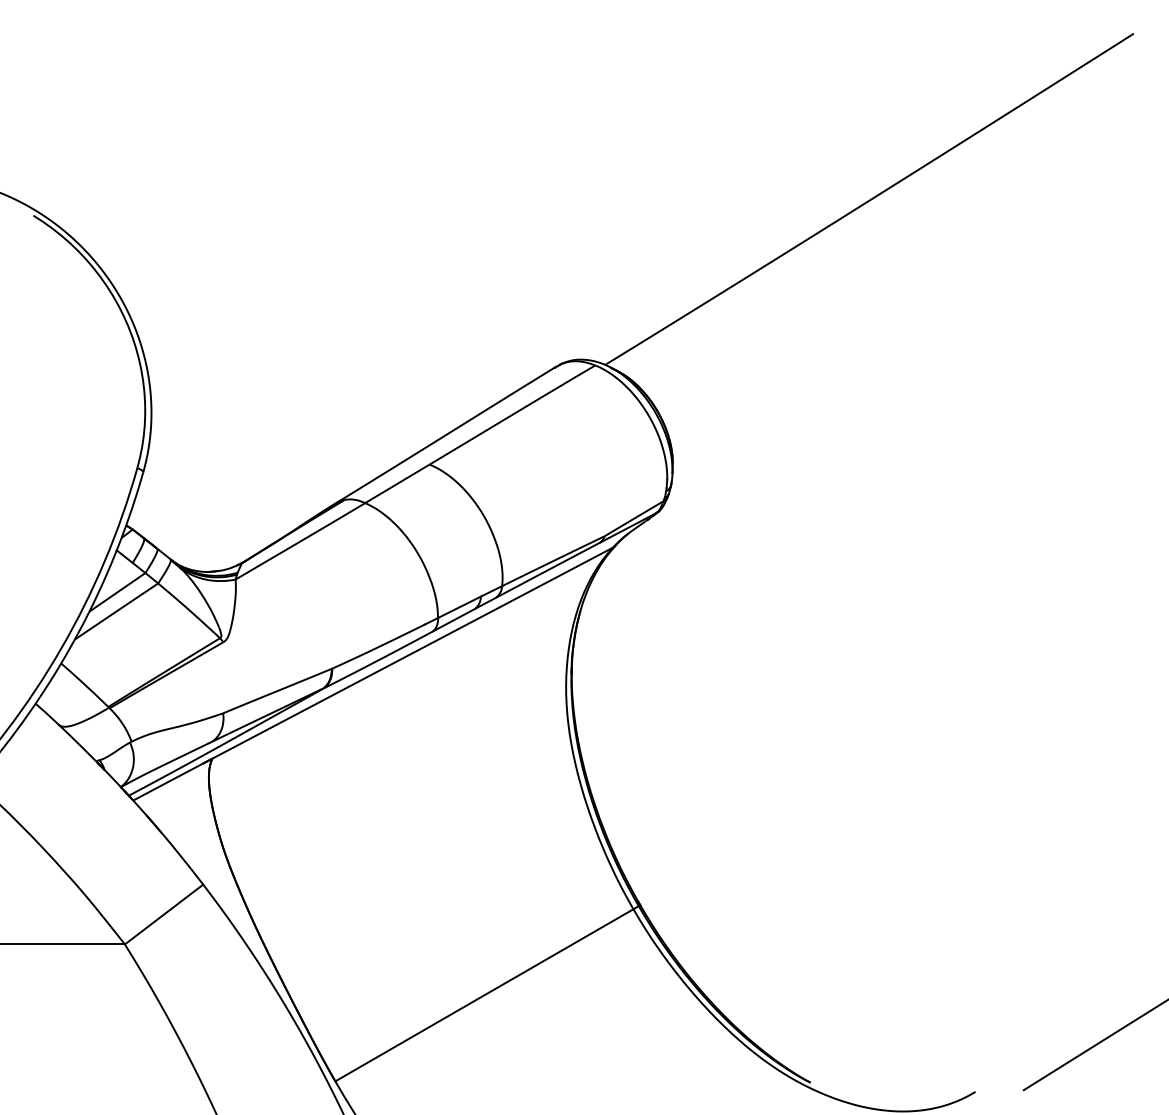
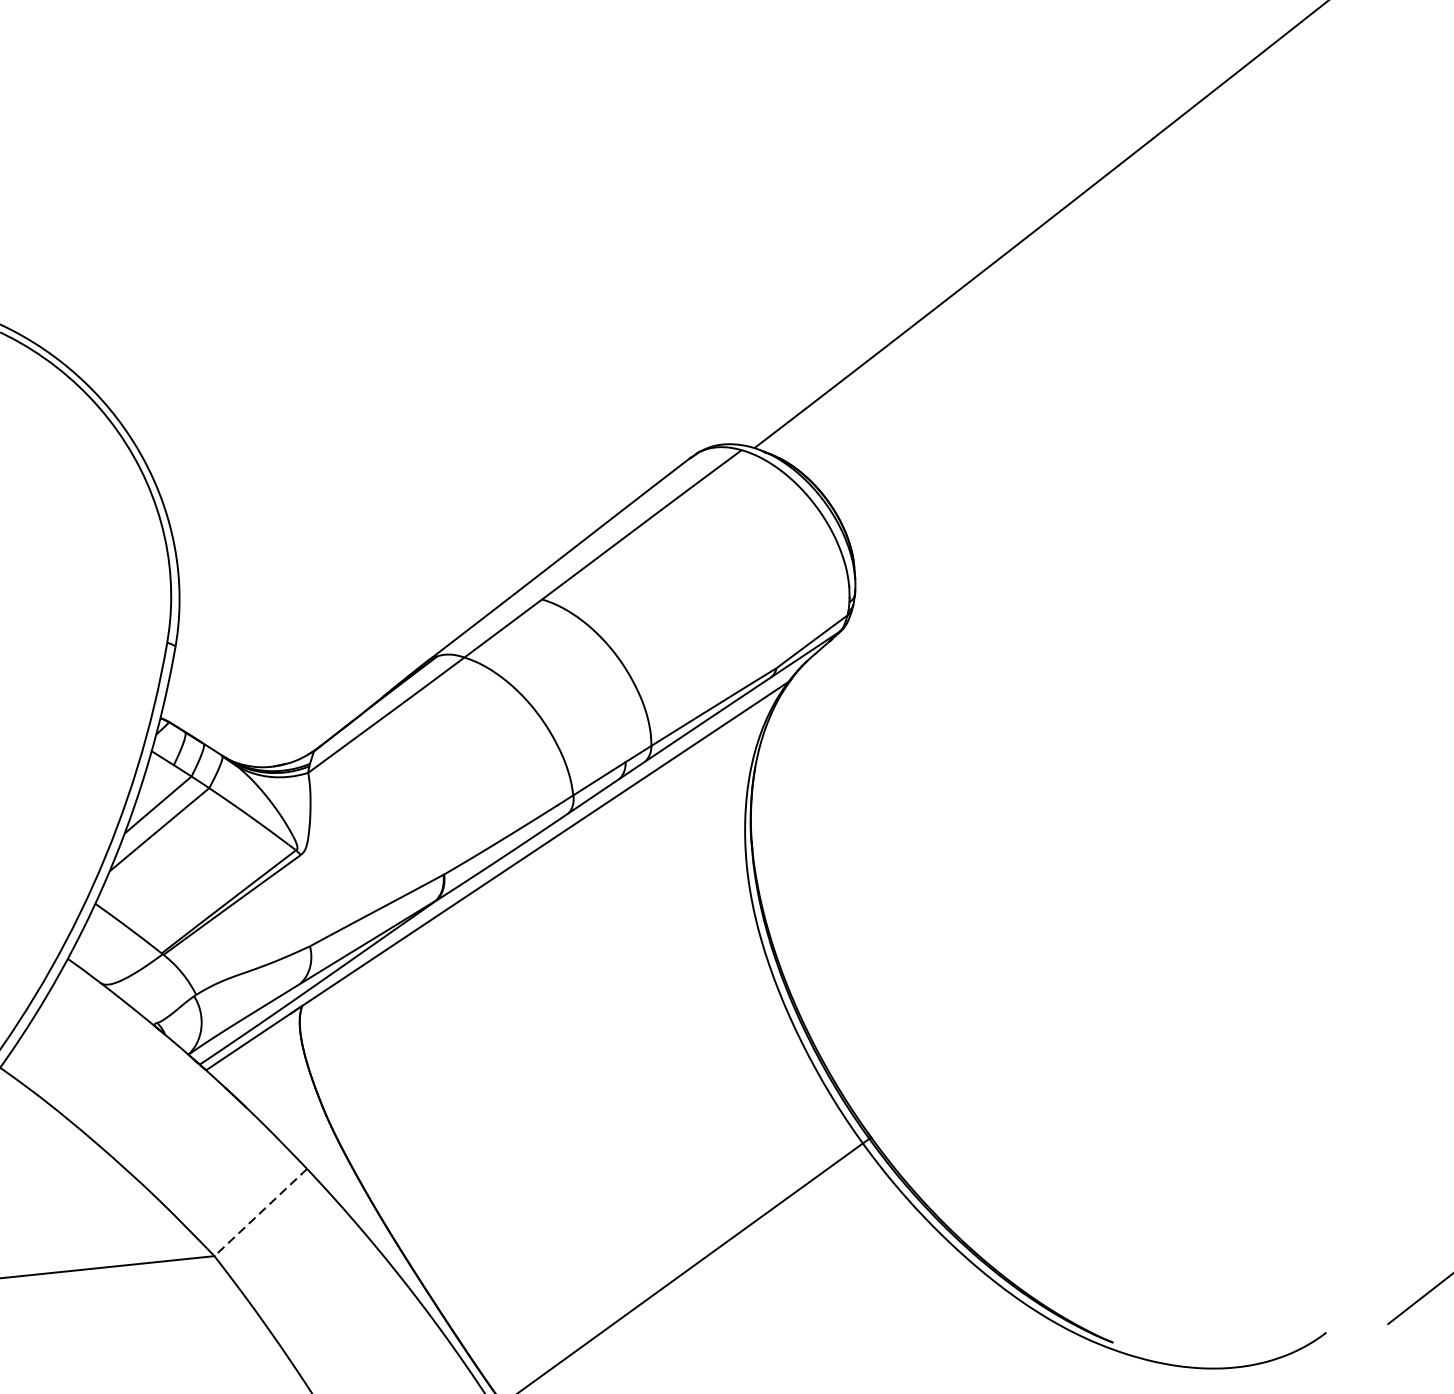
line: (163, 914) -> (260, 1212), solid -> dashed

